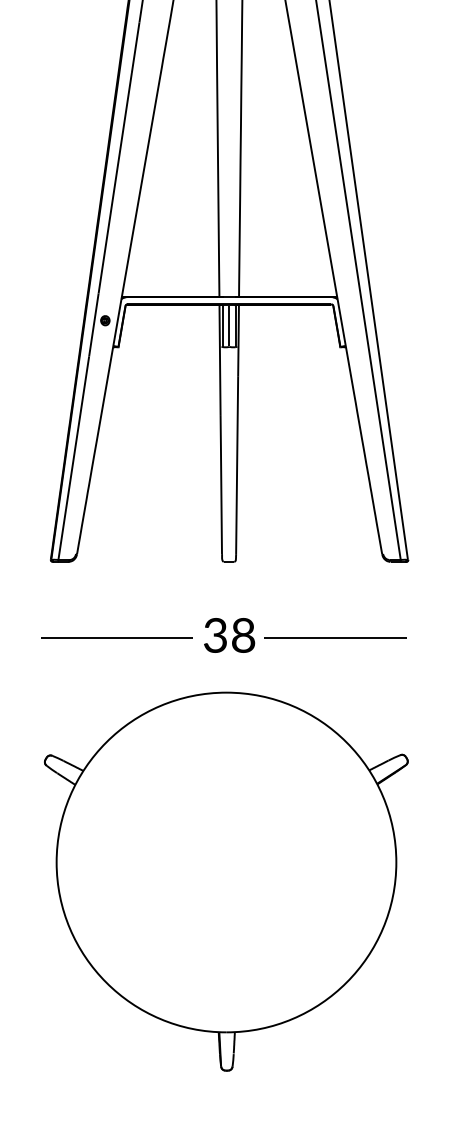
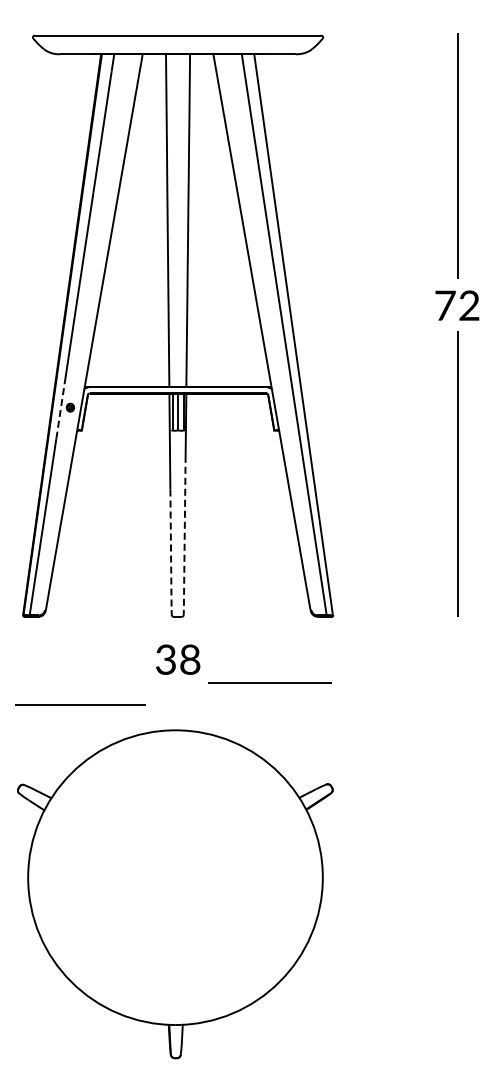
line: (93, 325) -> (60, 411), solid -> dashed
line: (236, 465) -> (184, 533), solid -> dashed
line: (221, 484) -> (171, 549), solid -> dashed
text: (229, 635) -> (178, 659), moved
line: (116, 637) -> (80, 704), moved

